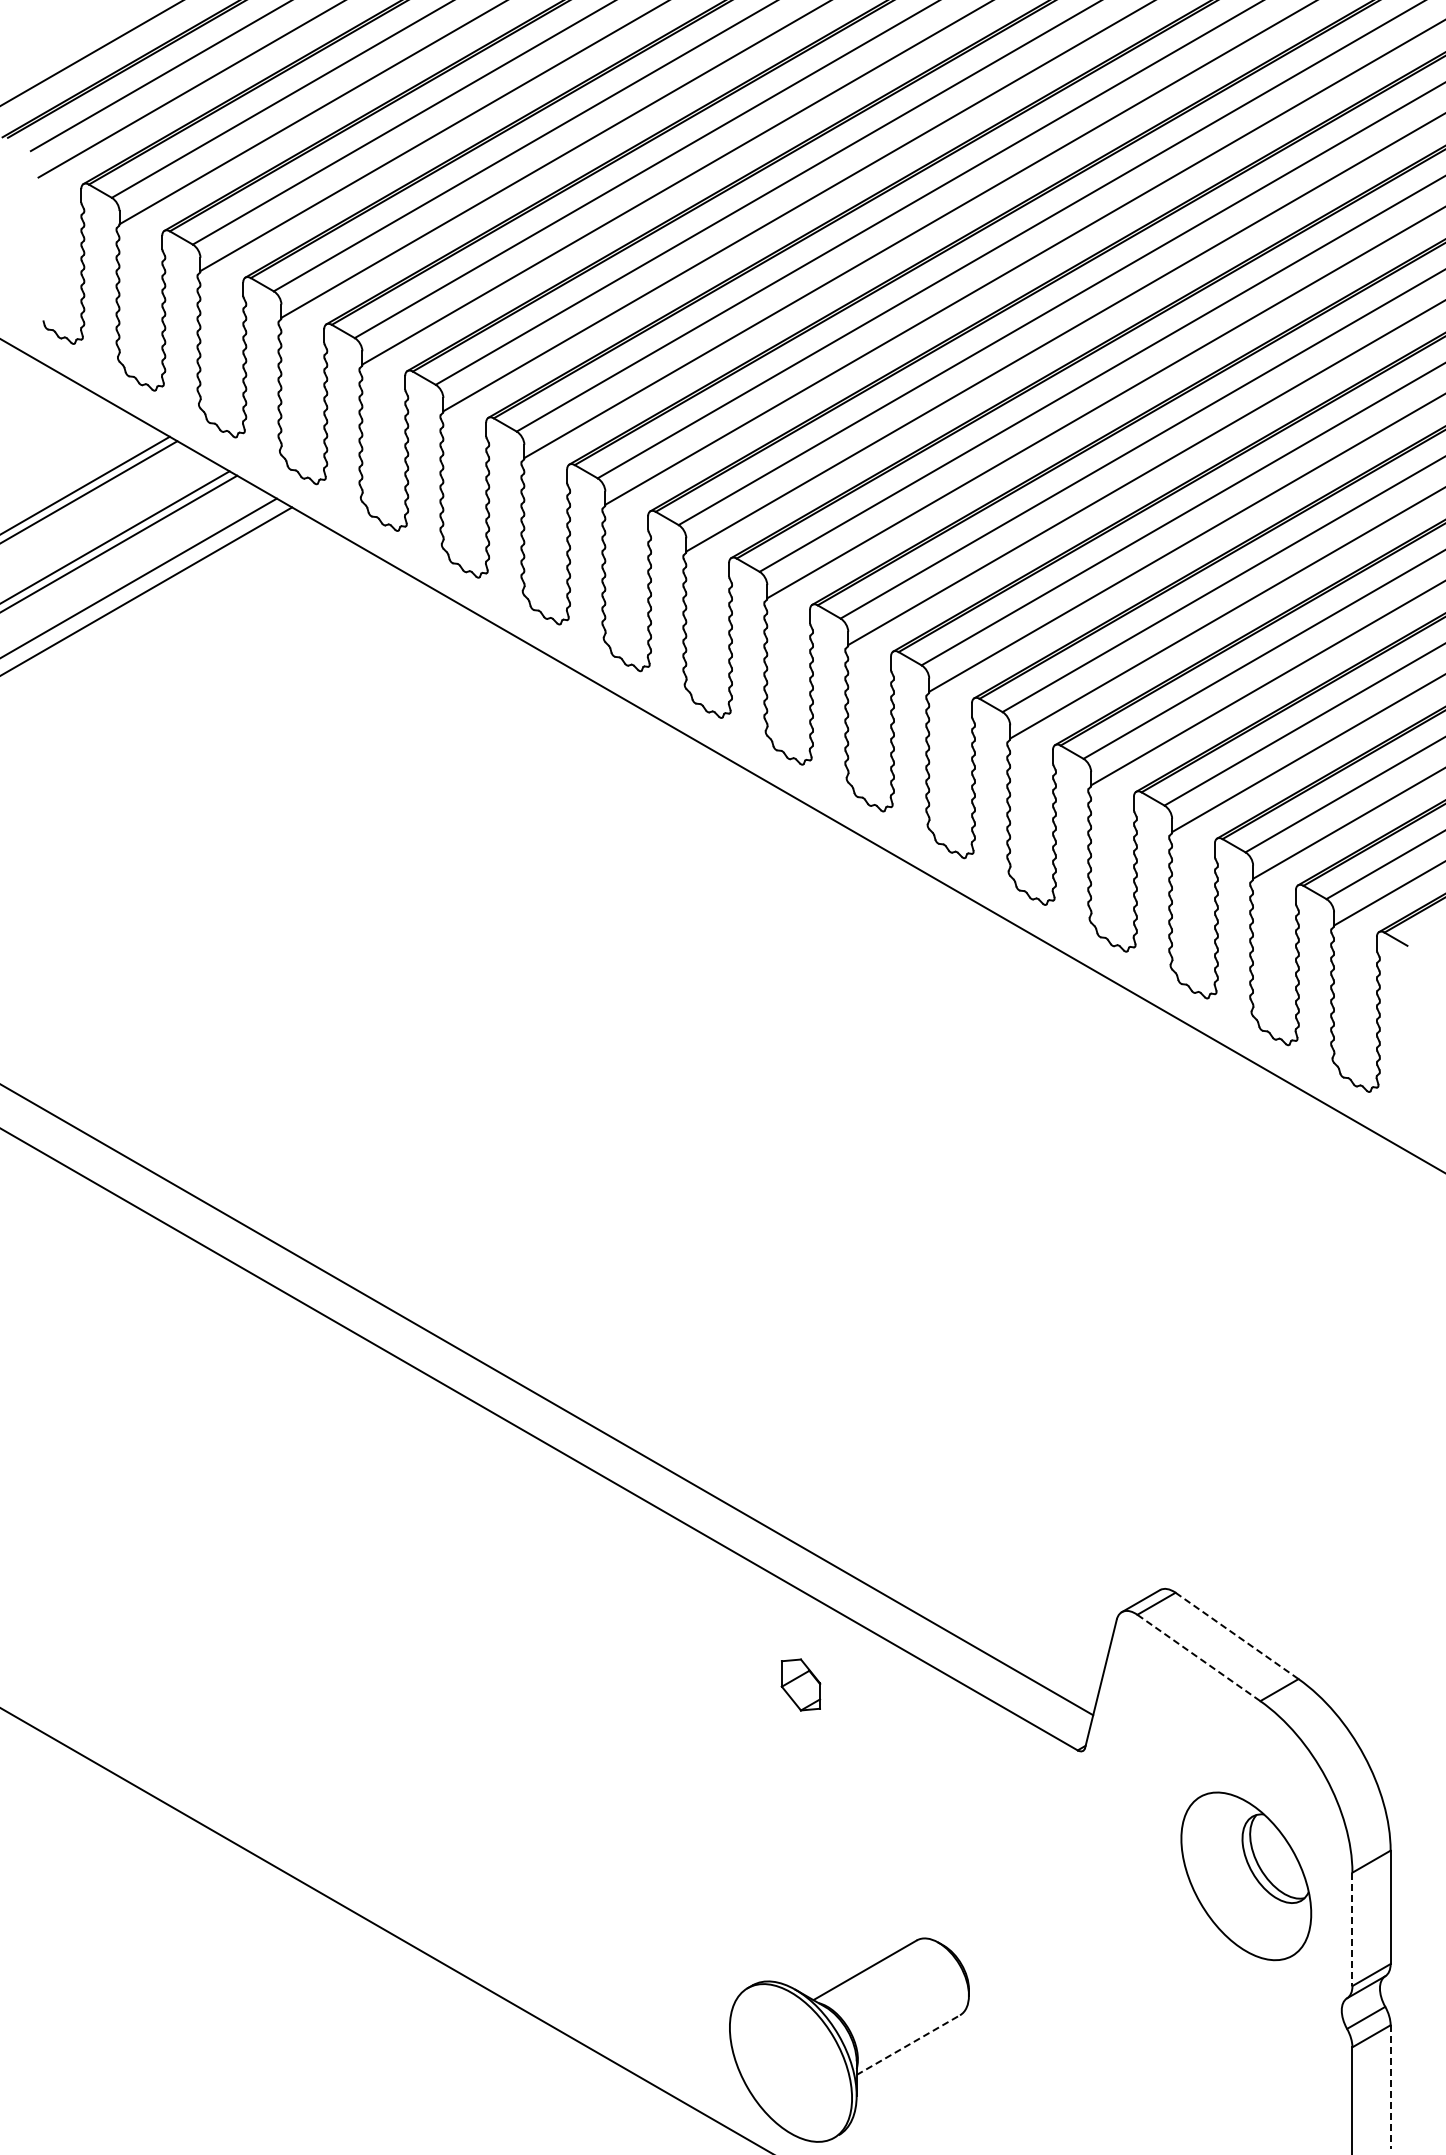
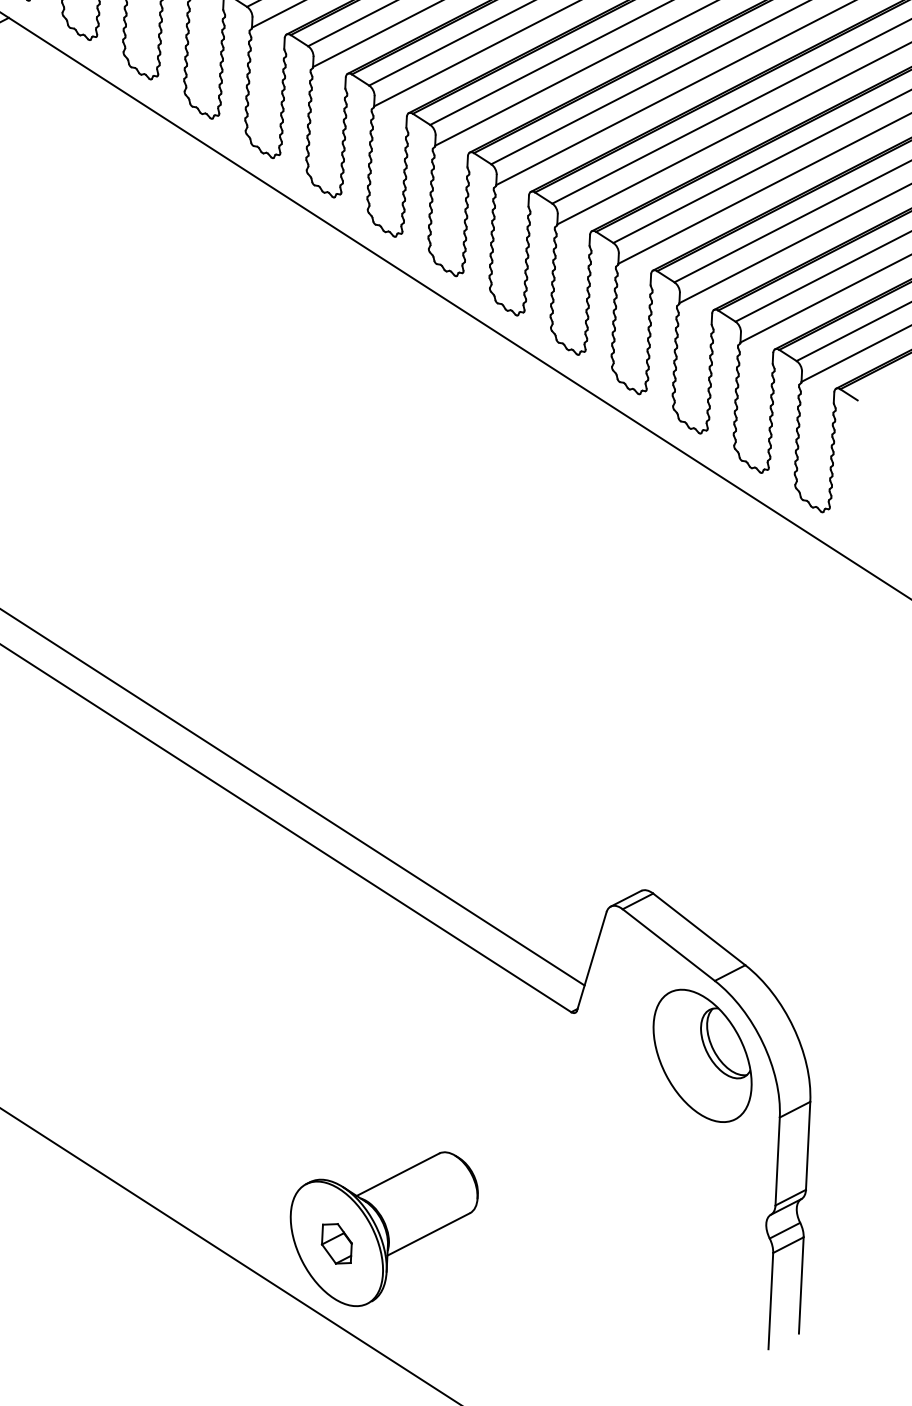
line: (1237, 1636) -> (699, 929), dashed -> solid
line: (1199, 1658) -> (669, 945), dashed -> solid
part: (800, 1684) -> (336, 1243), moved
part: (1246, 1876) -> (702, 1056), moved
line: (1352, 1929) -> (777, 1161), dashed -> solid
line: (908, 2045) -> (428, 1234), dashed -> solid
line: (1390, 2087) -> (801, 1285), dashed -> solid

